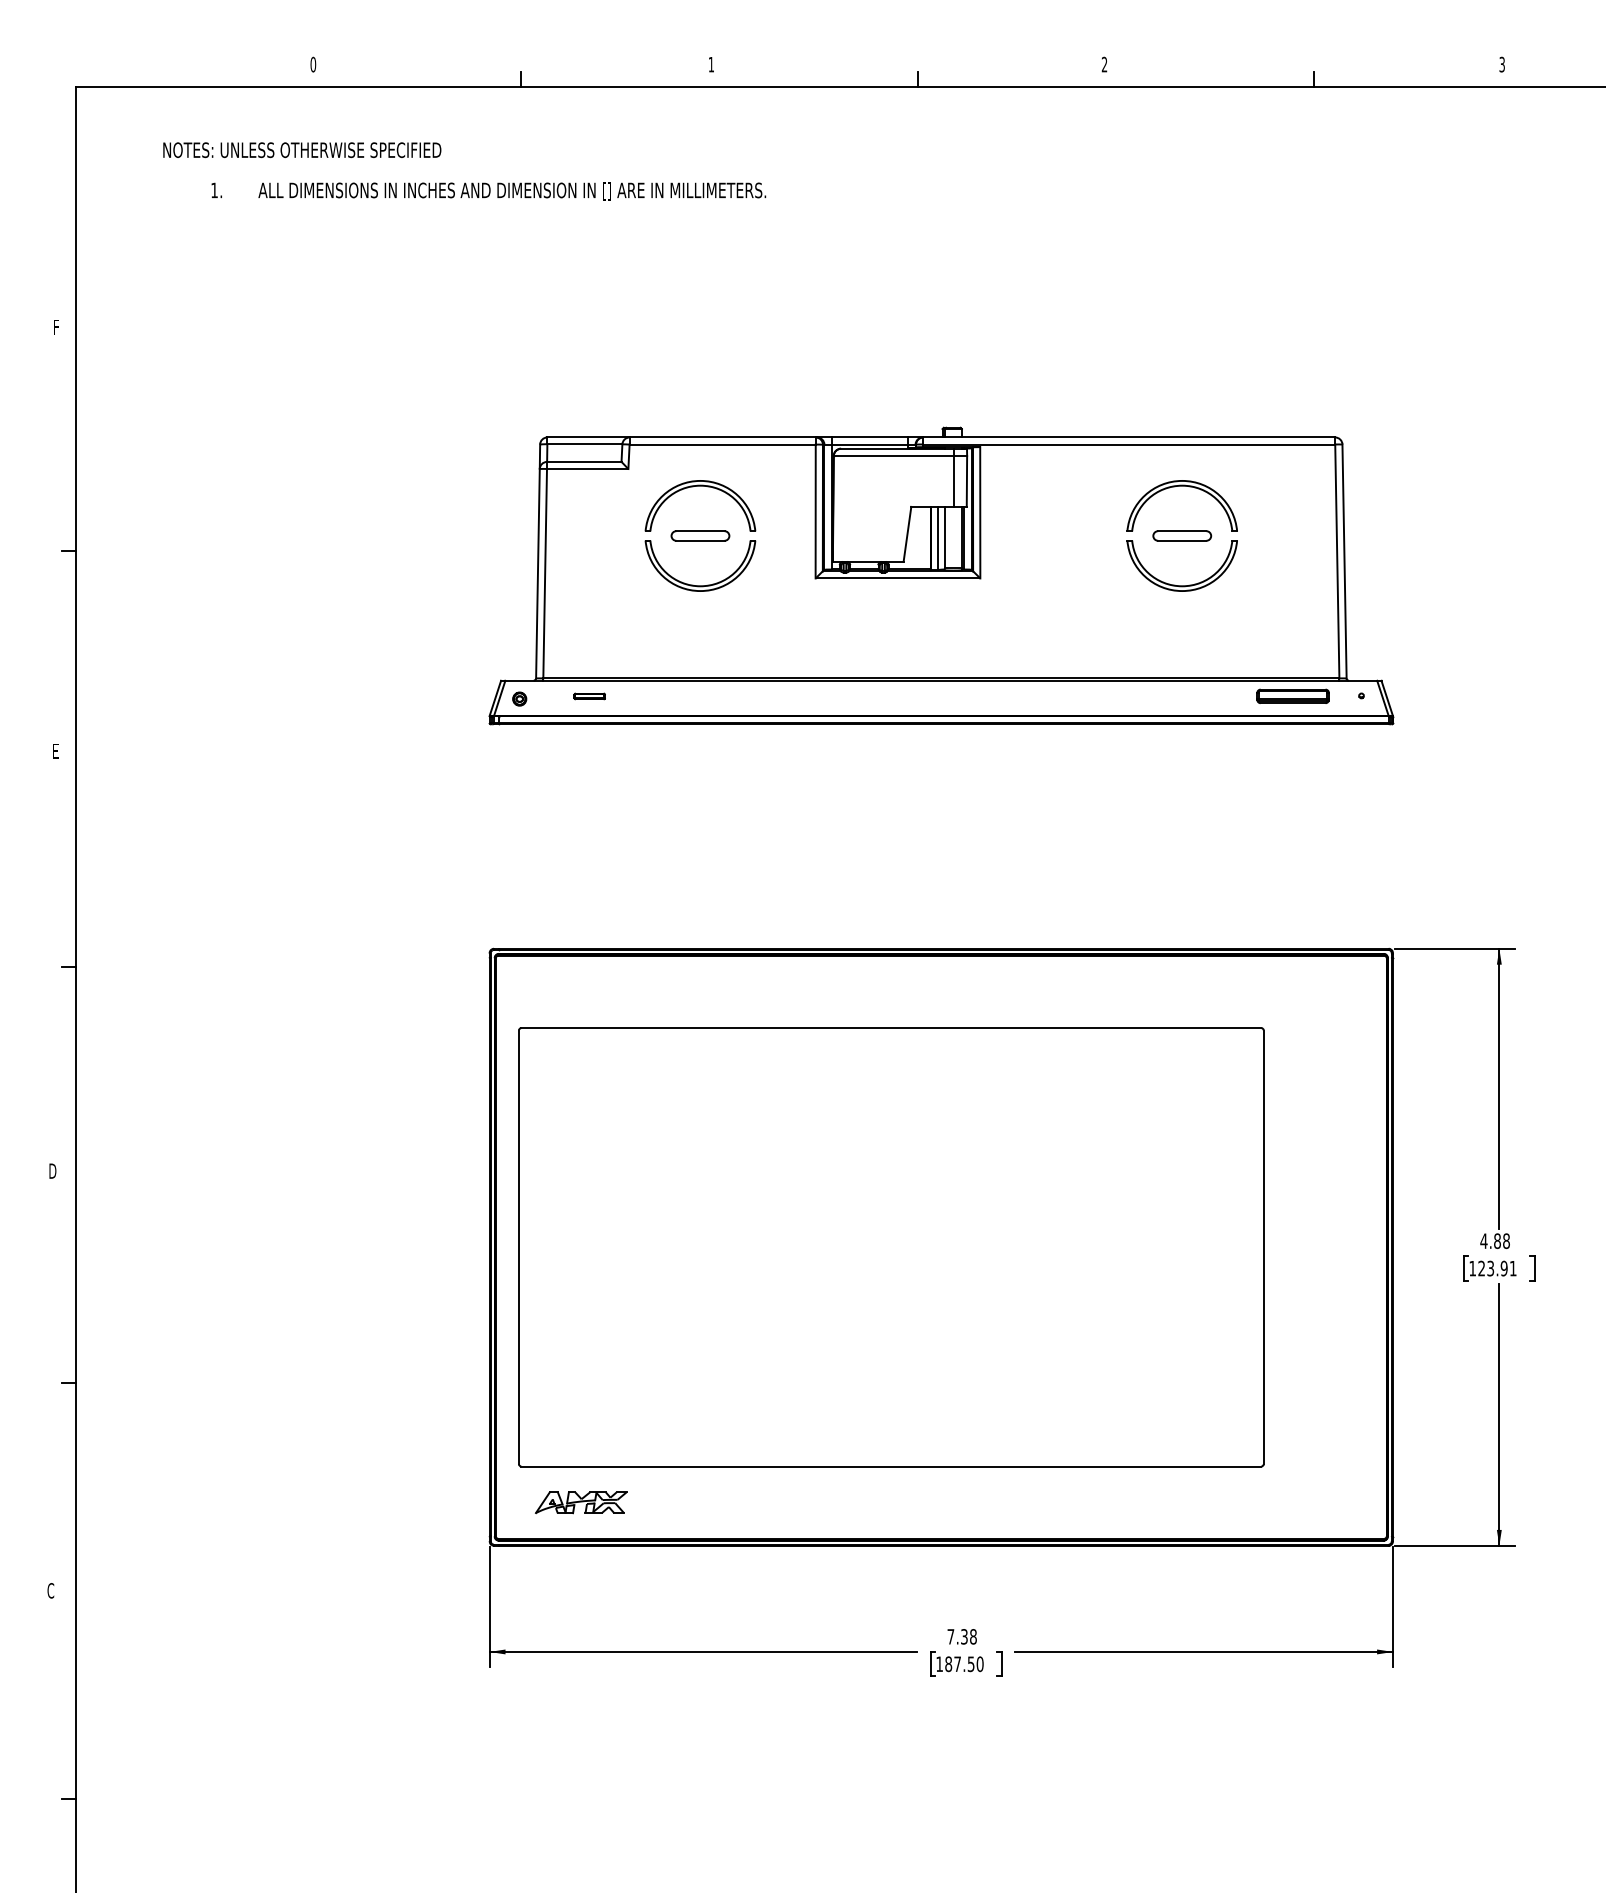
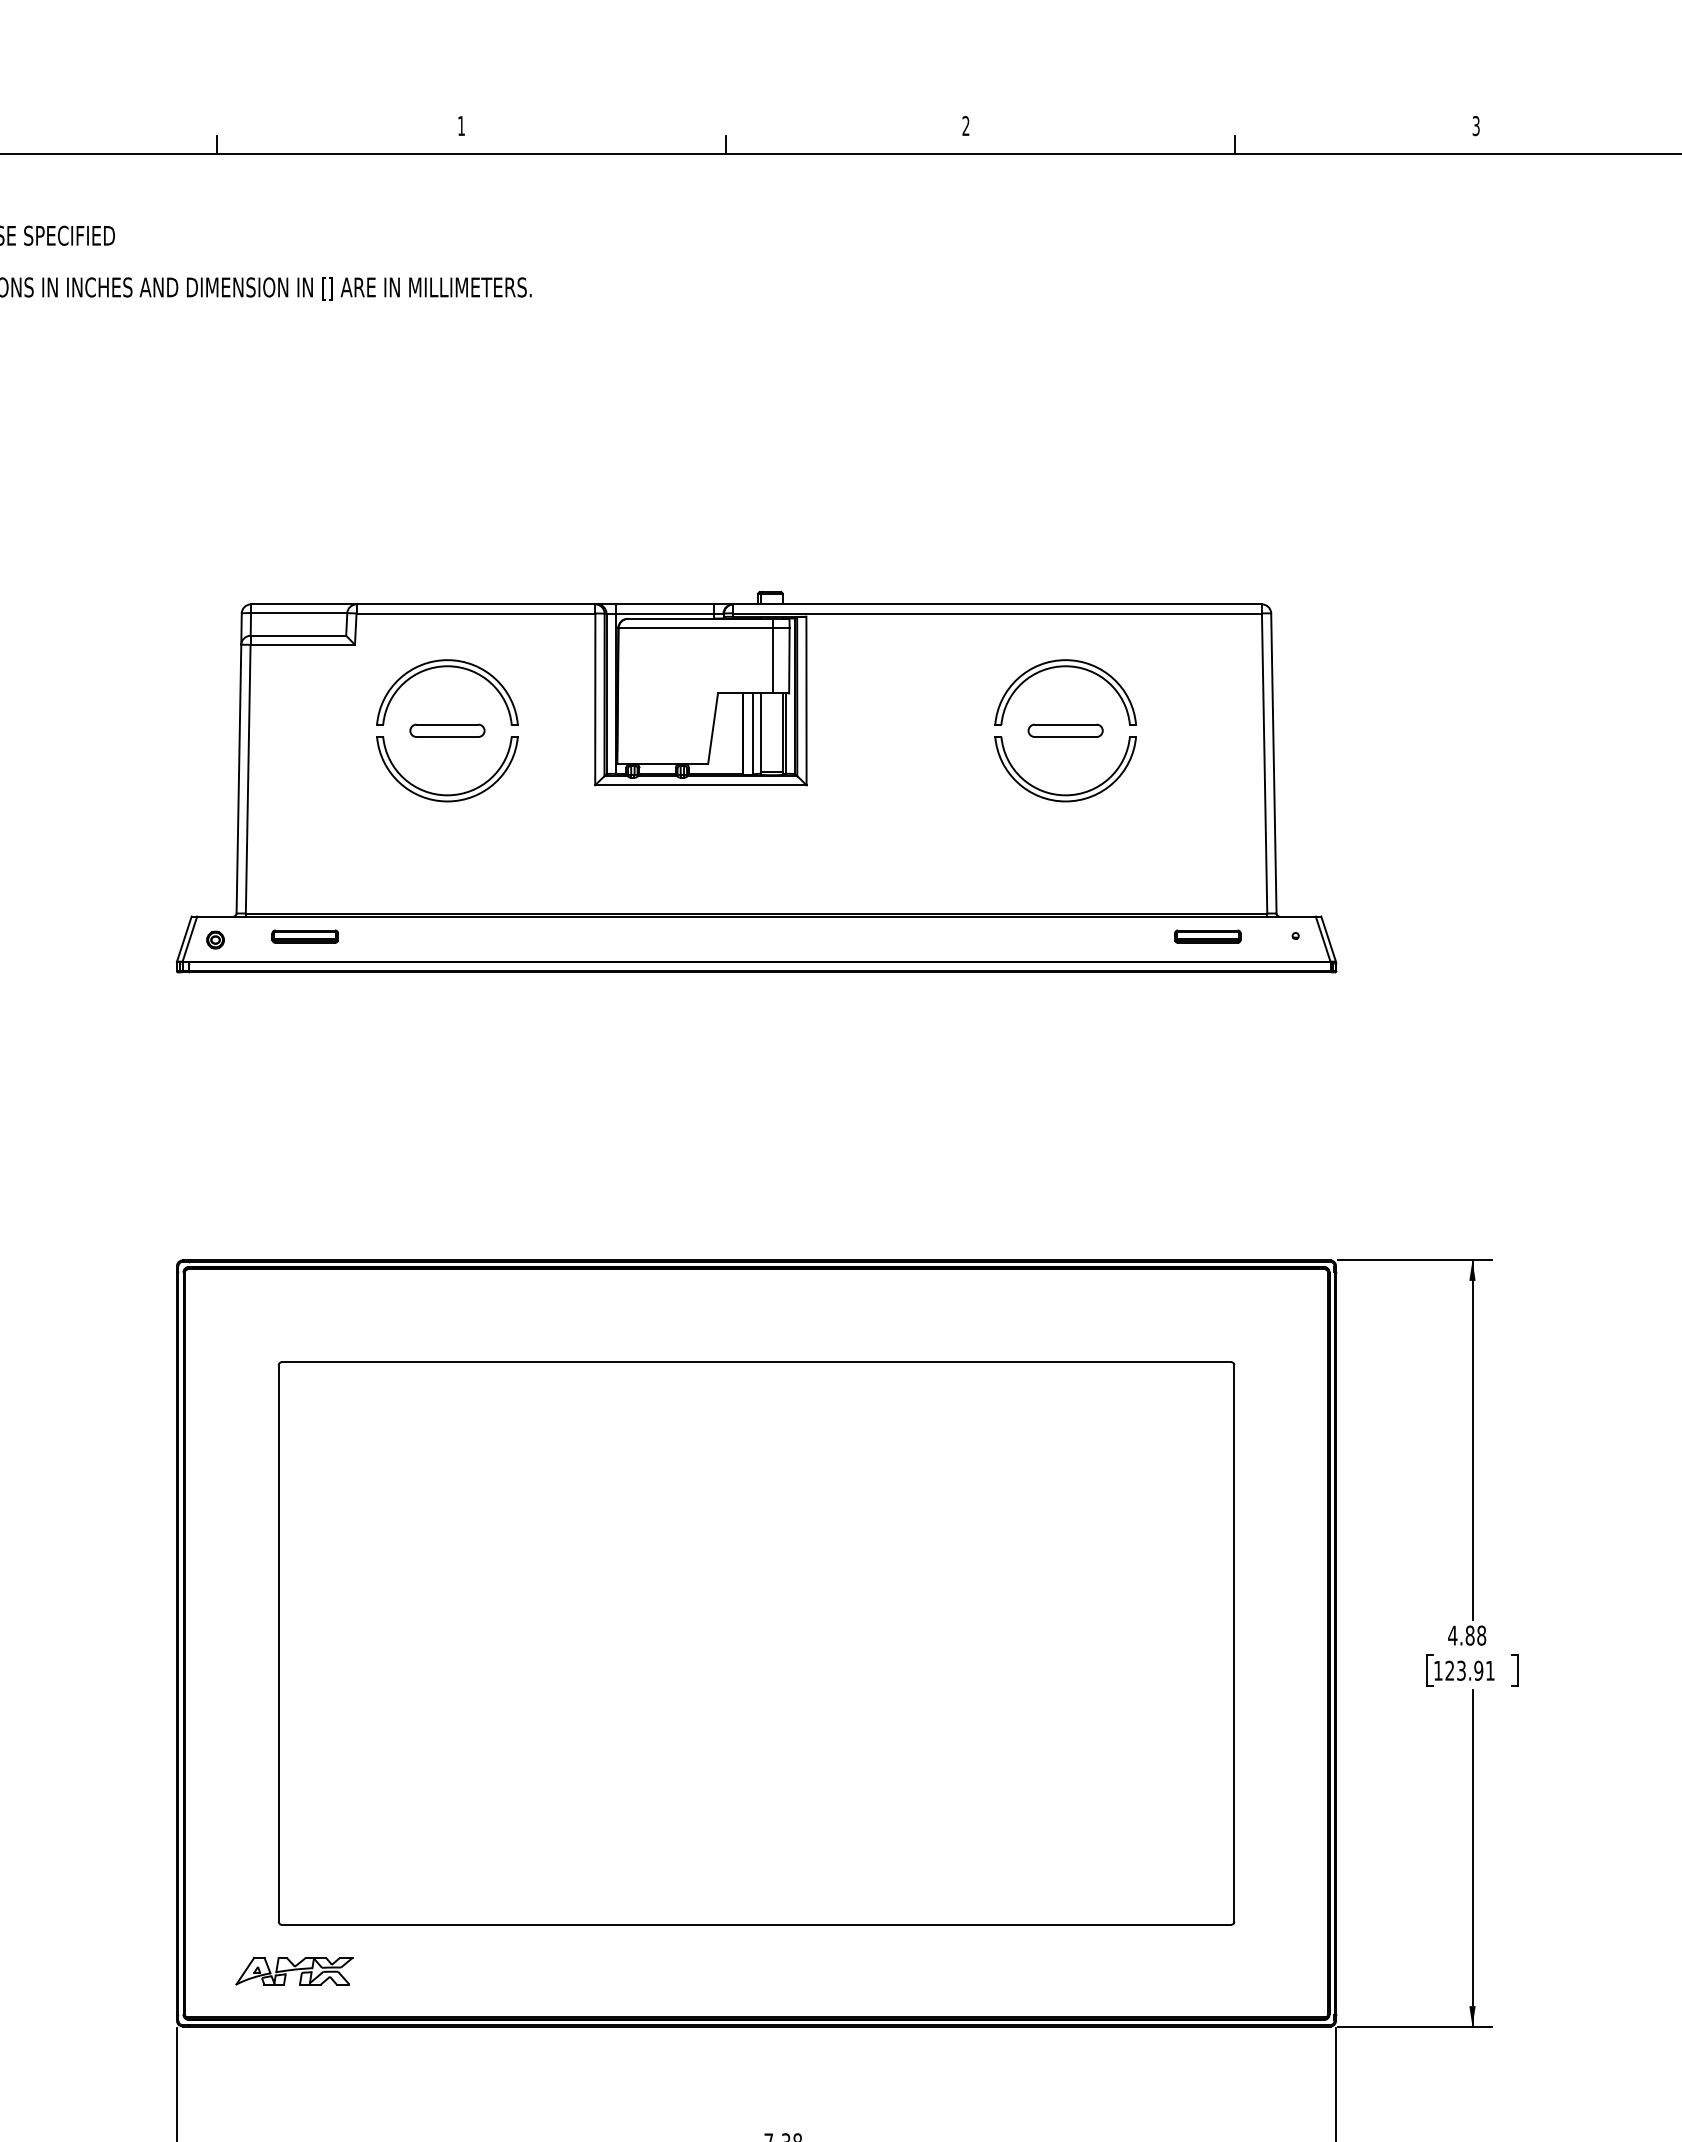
part: (589, 696) -> (305, 936), size x1.67
part: (1292, 696) -> (1207, 936), size x0.71
part: (891, 1247) -> (756, 1643), moved

